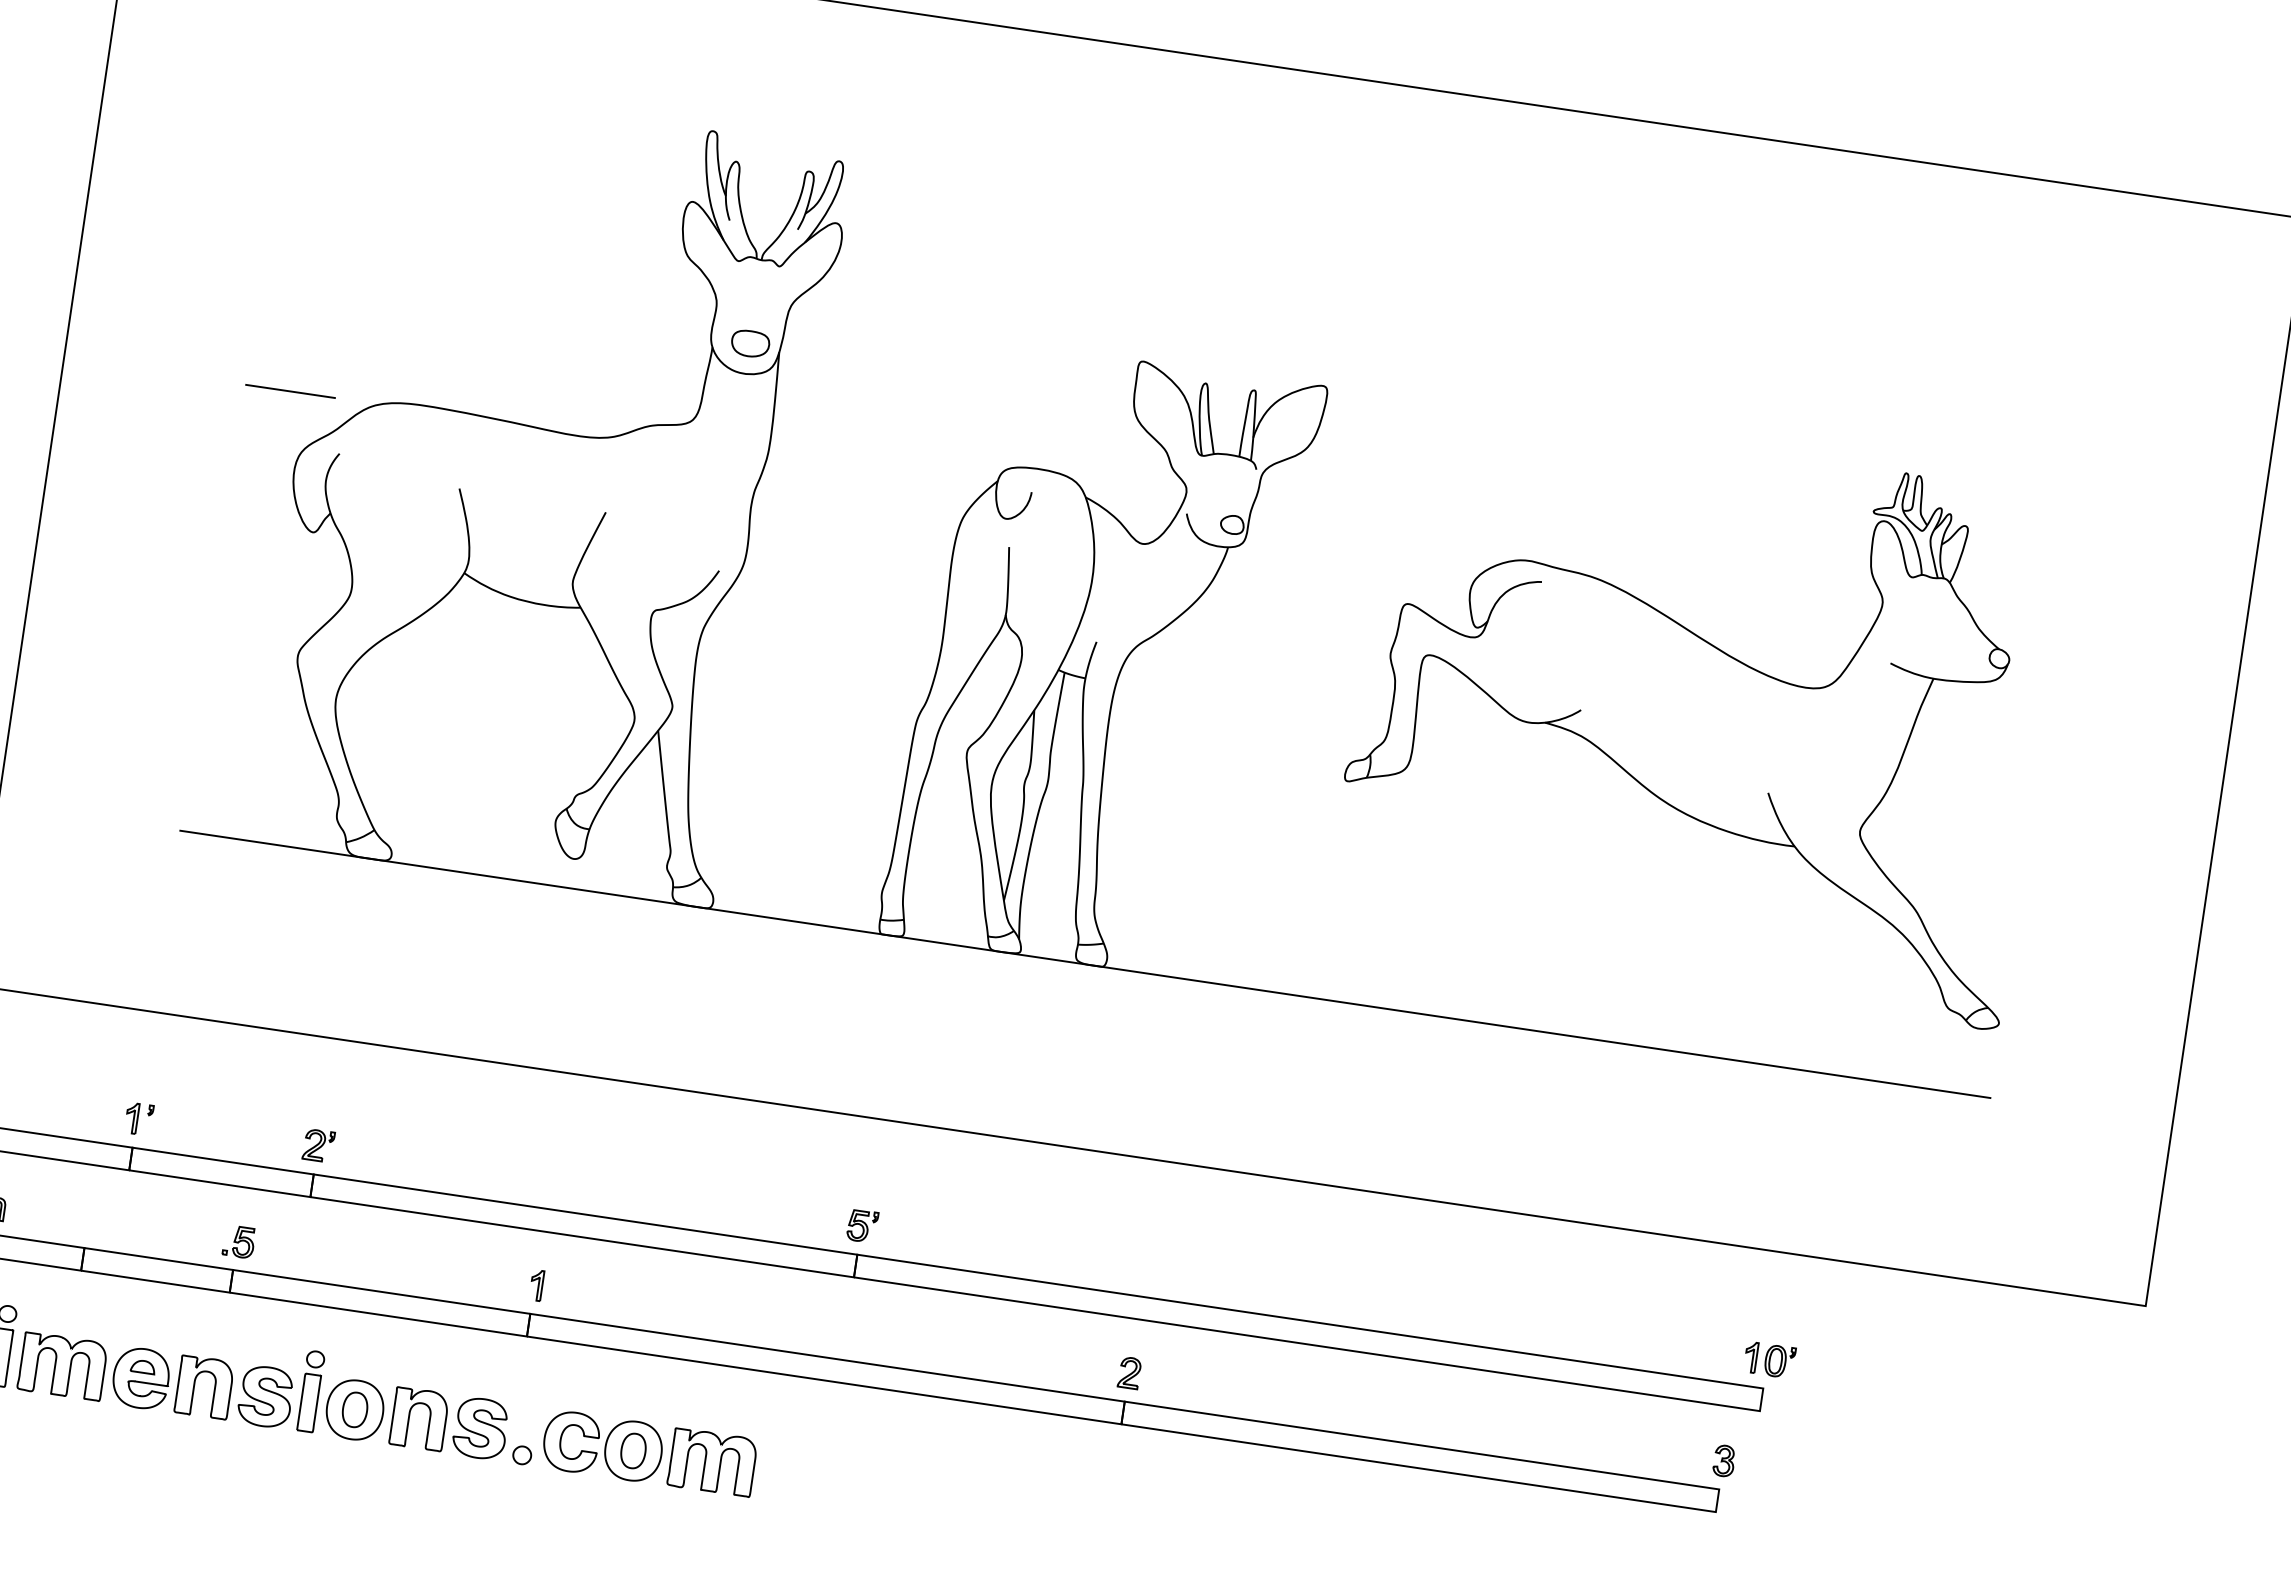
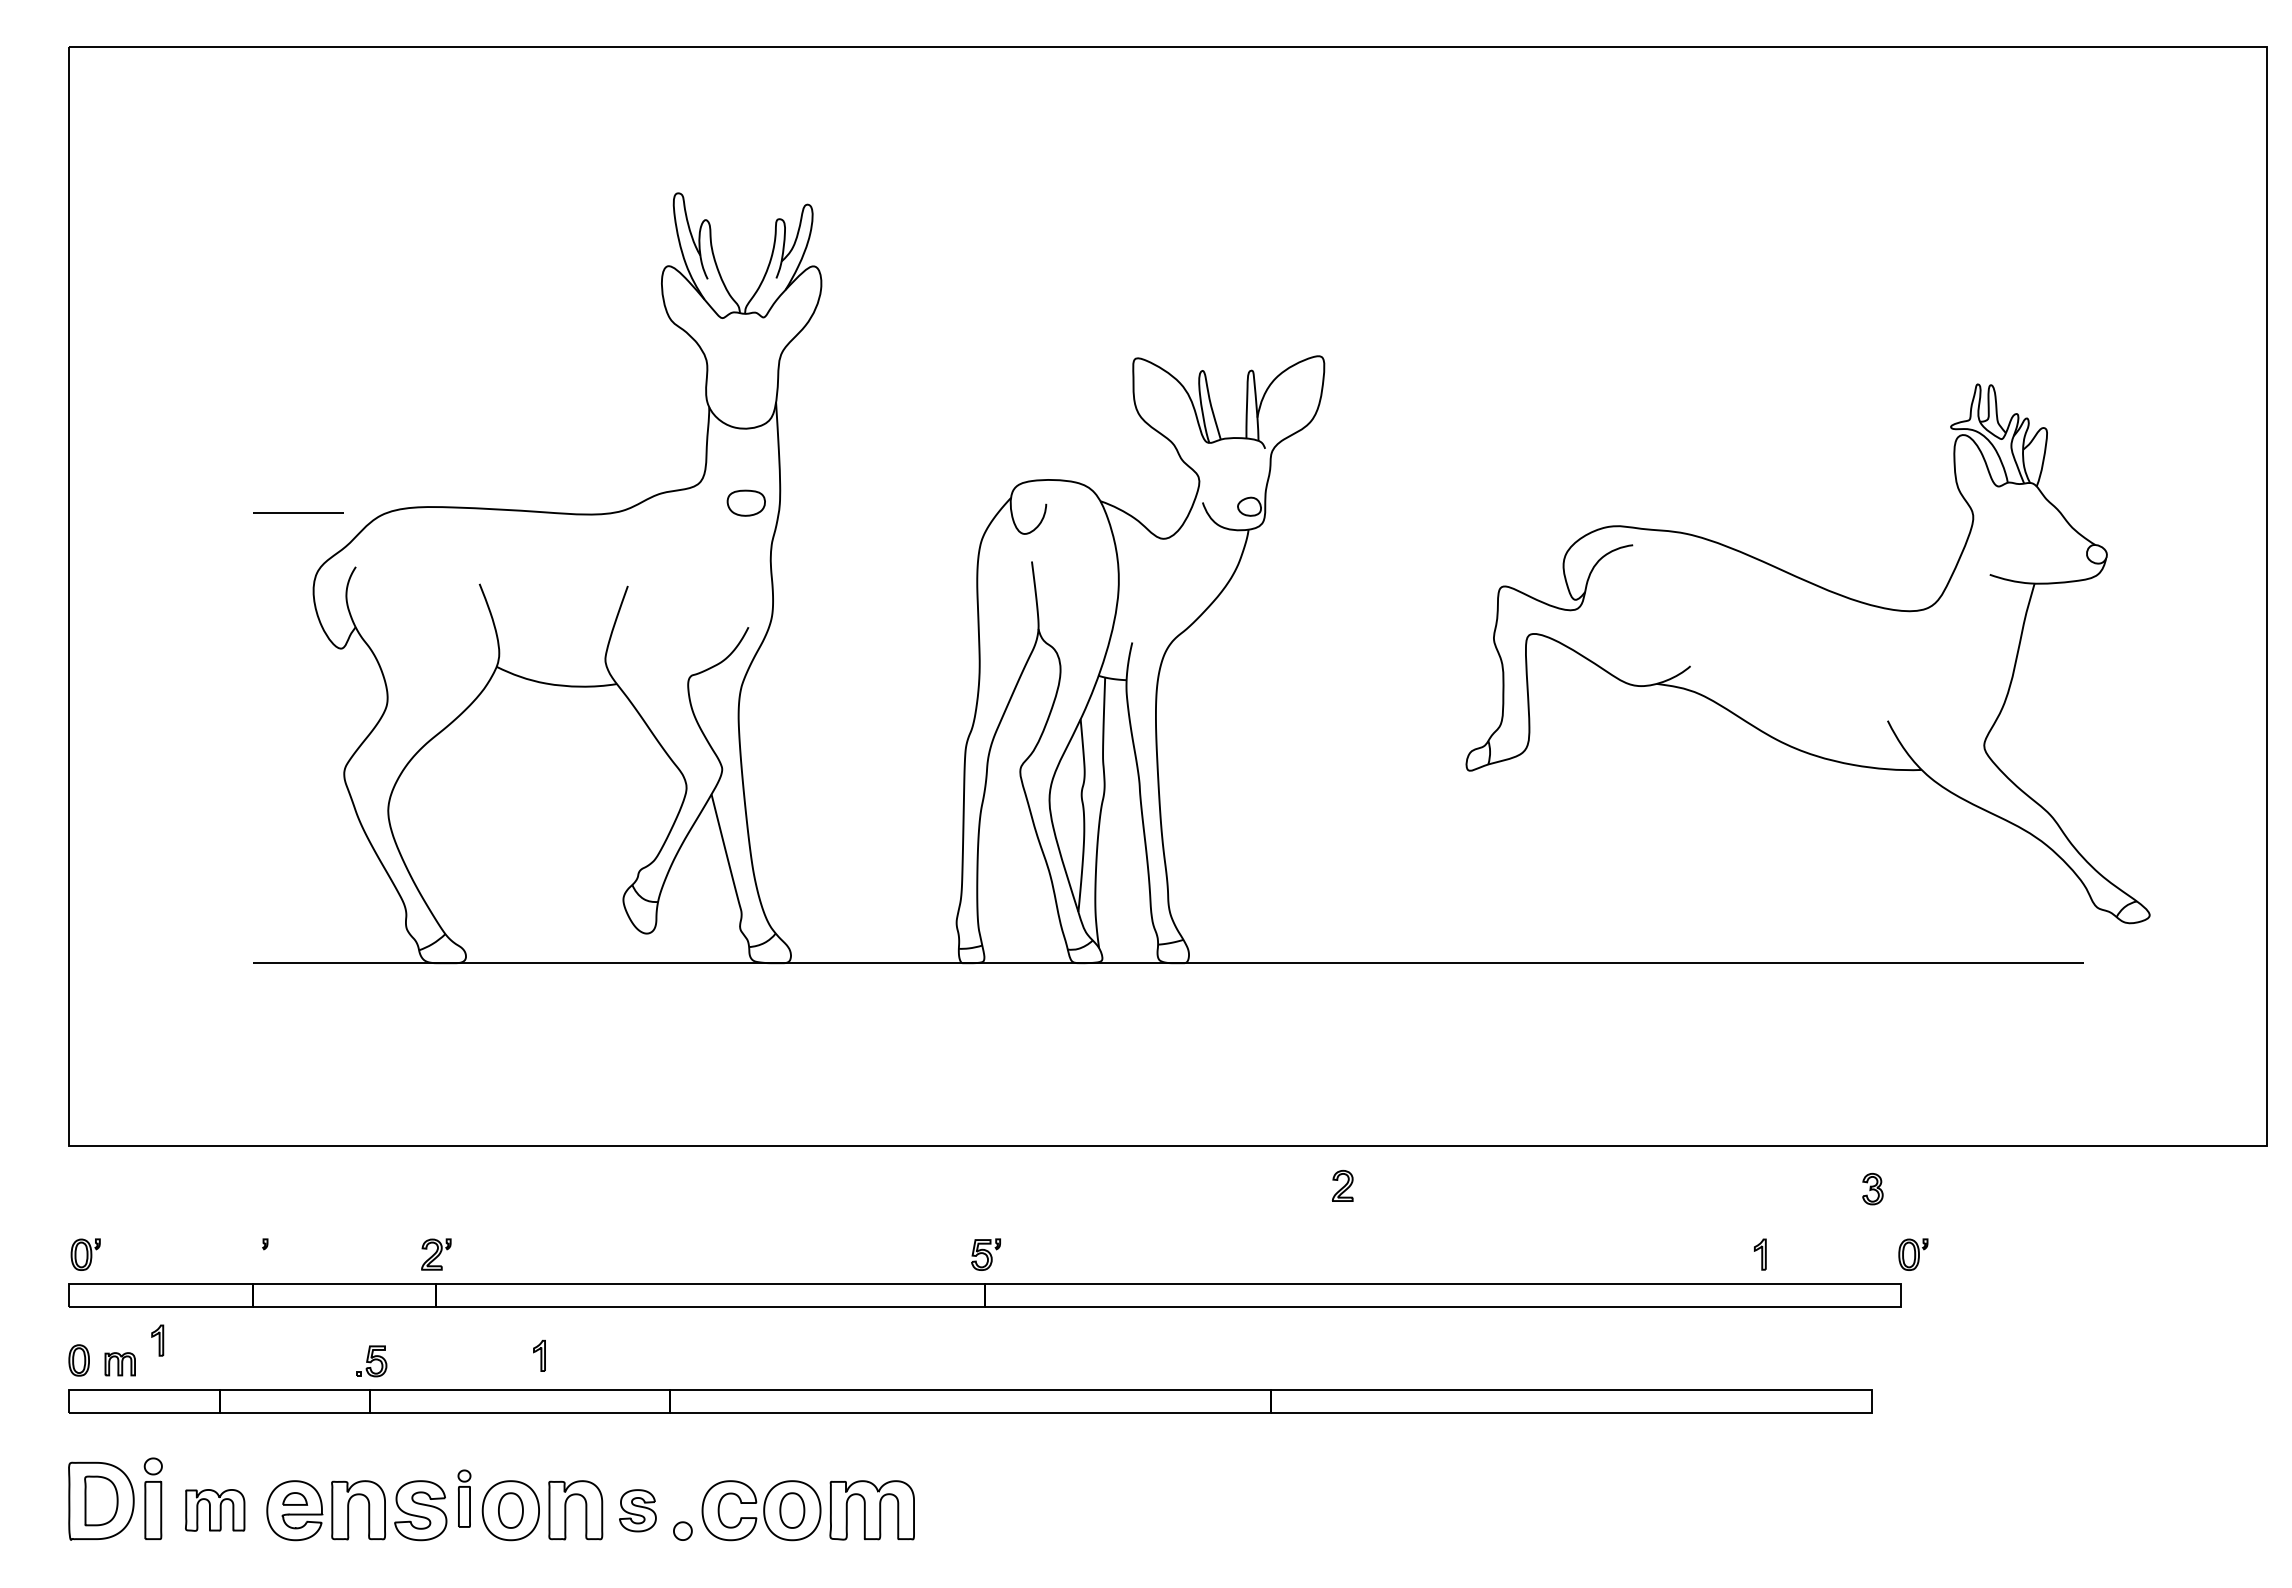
part: (749, 343) -> (745, 502), moved
part: (1698, 714) -> (1807, 653), moved
part: (131, 1118) -> (157, 1340), moved
part: (536, 1285) -> (539, 1355), moved
part: (1751, 1357) -> (1760, 1254), moved
part: (61, 1366) -> (214, 1510), size x0.7
part: (1129, 1372) -> (1342, 1185), moved
part: (310, 1391) -> (464, 1498), size x0.7
part: (480, 1428) -> (637, 1510), size x0.7
part: (1723, 1461) -> (1872, 1189), moved

